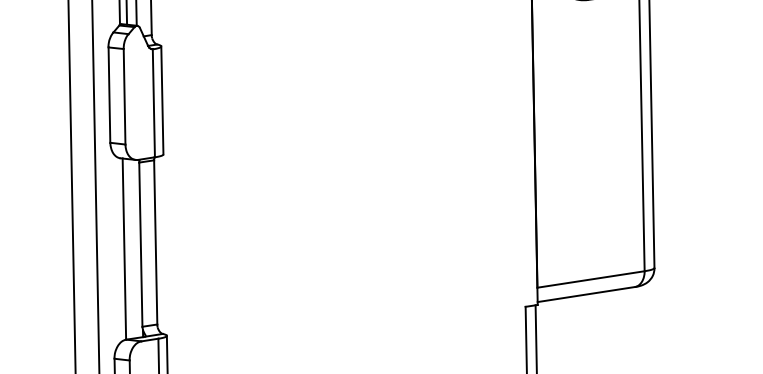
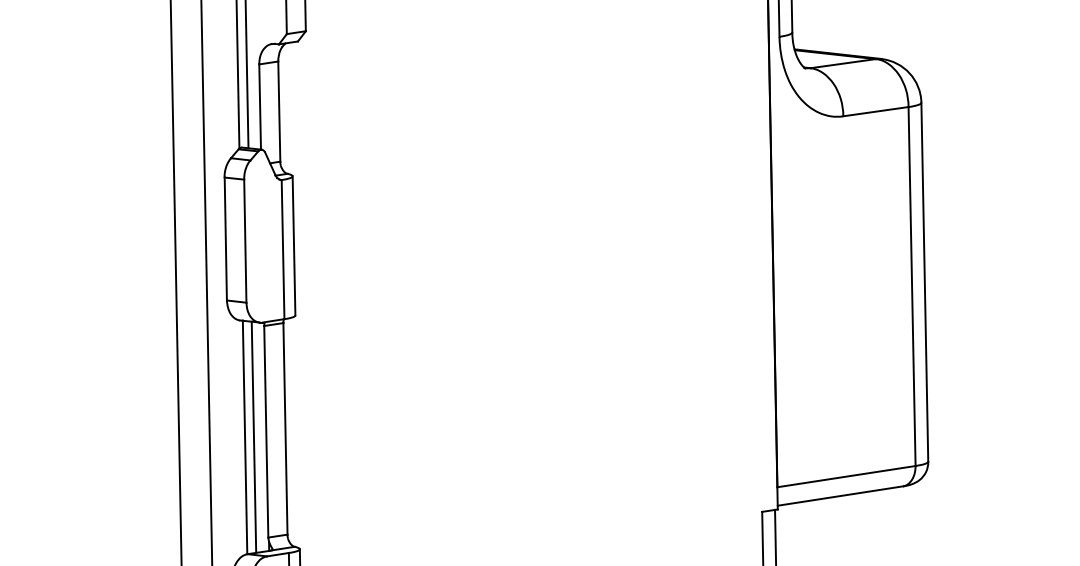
line: (130, 248) -> (253, 436), added

